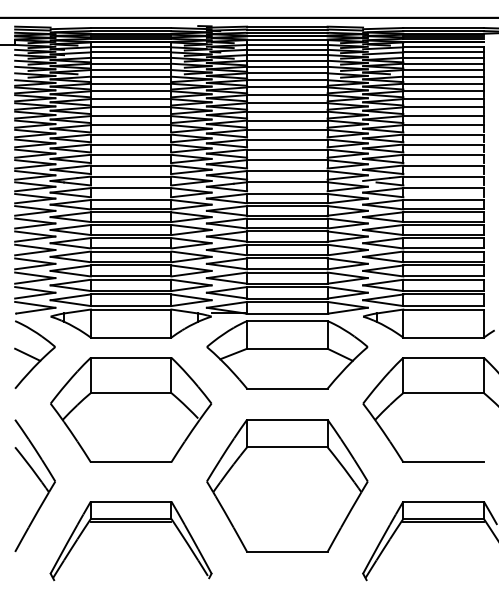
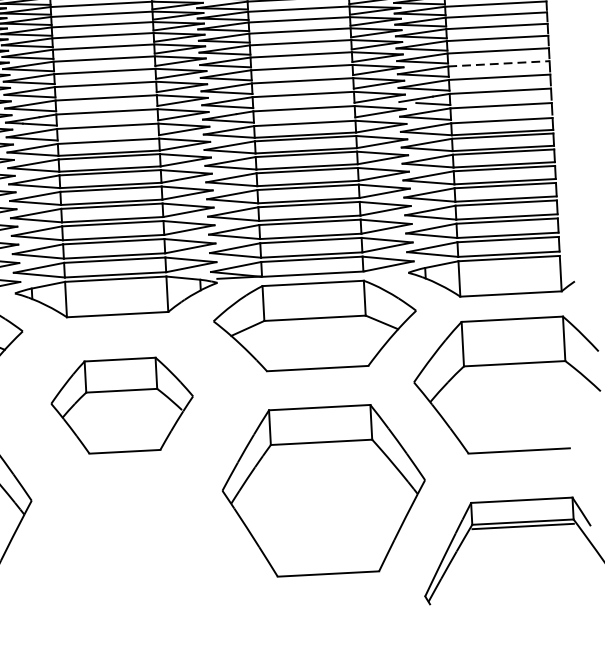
line: (444, 154) -> (500, 63), solid -> dashed
part: (131, 409) -> (122, 405), size x0.7
part: (130, 522) -> (129, 547), removed

